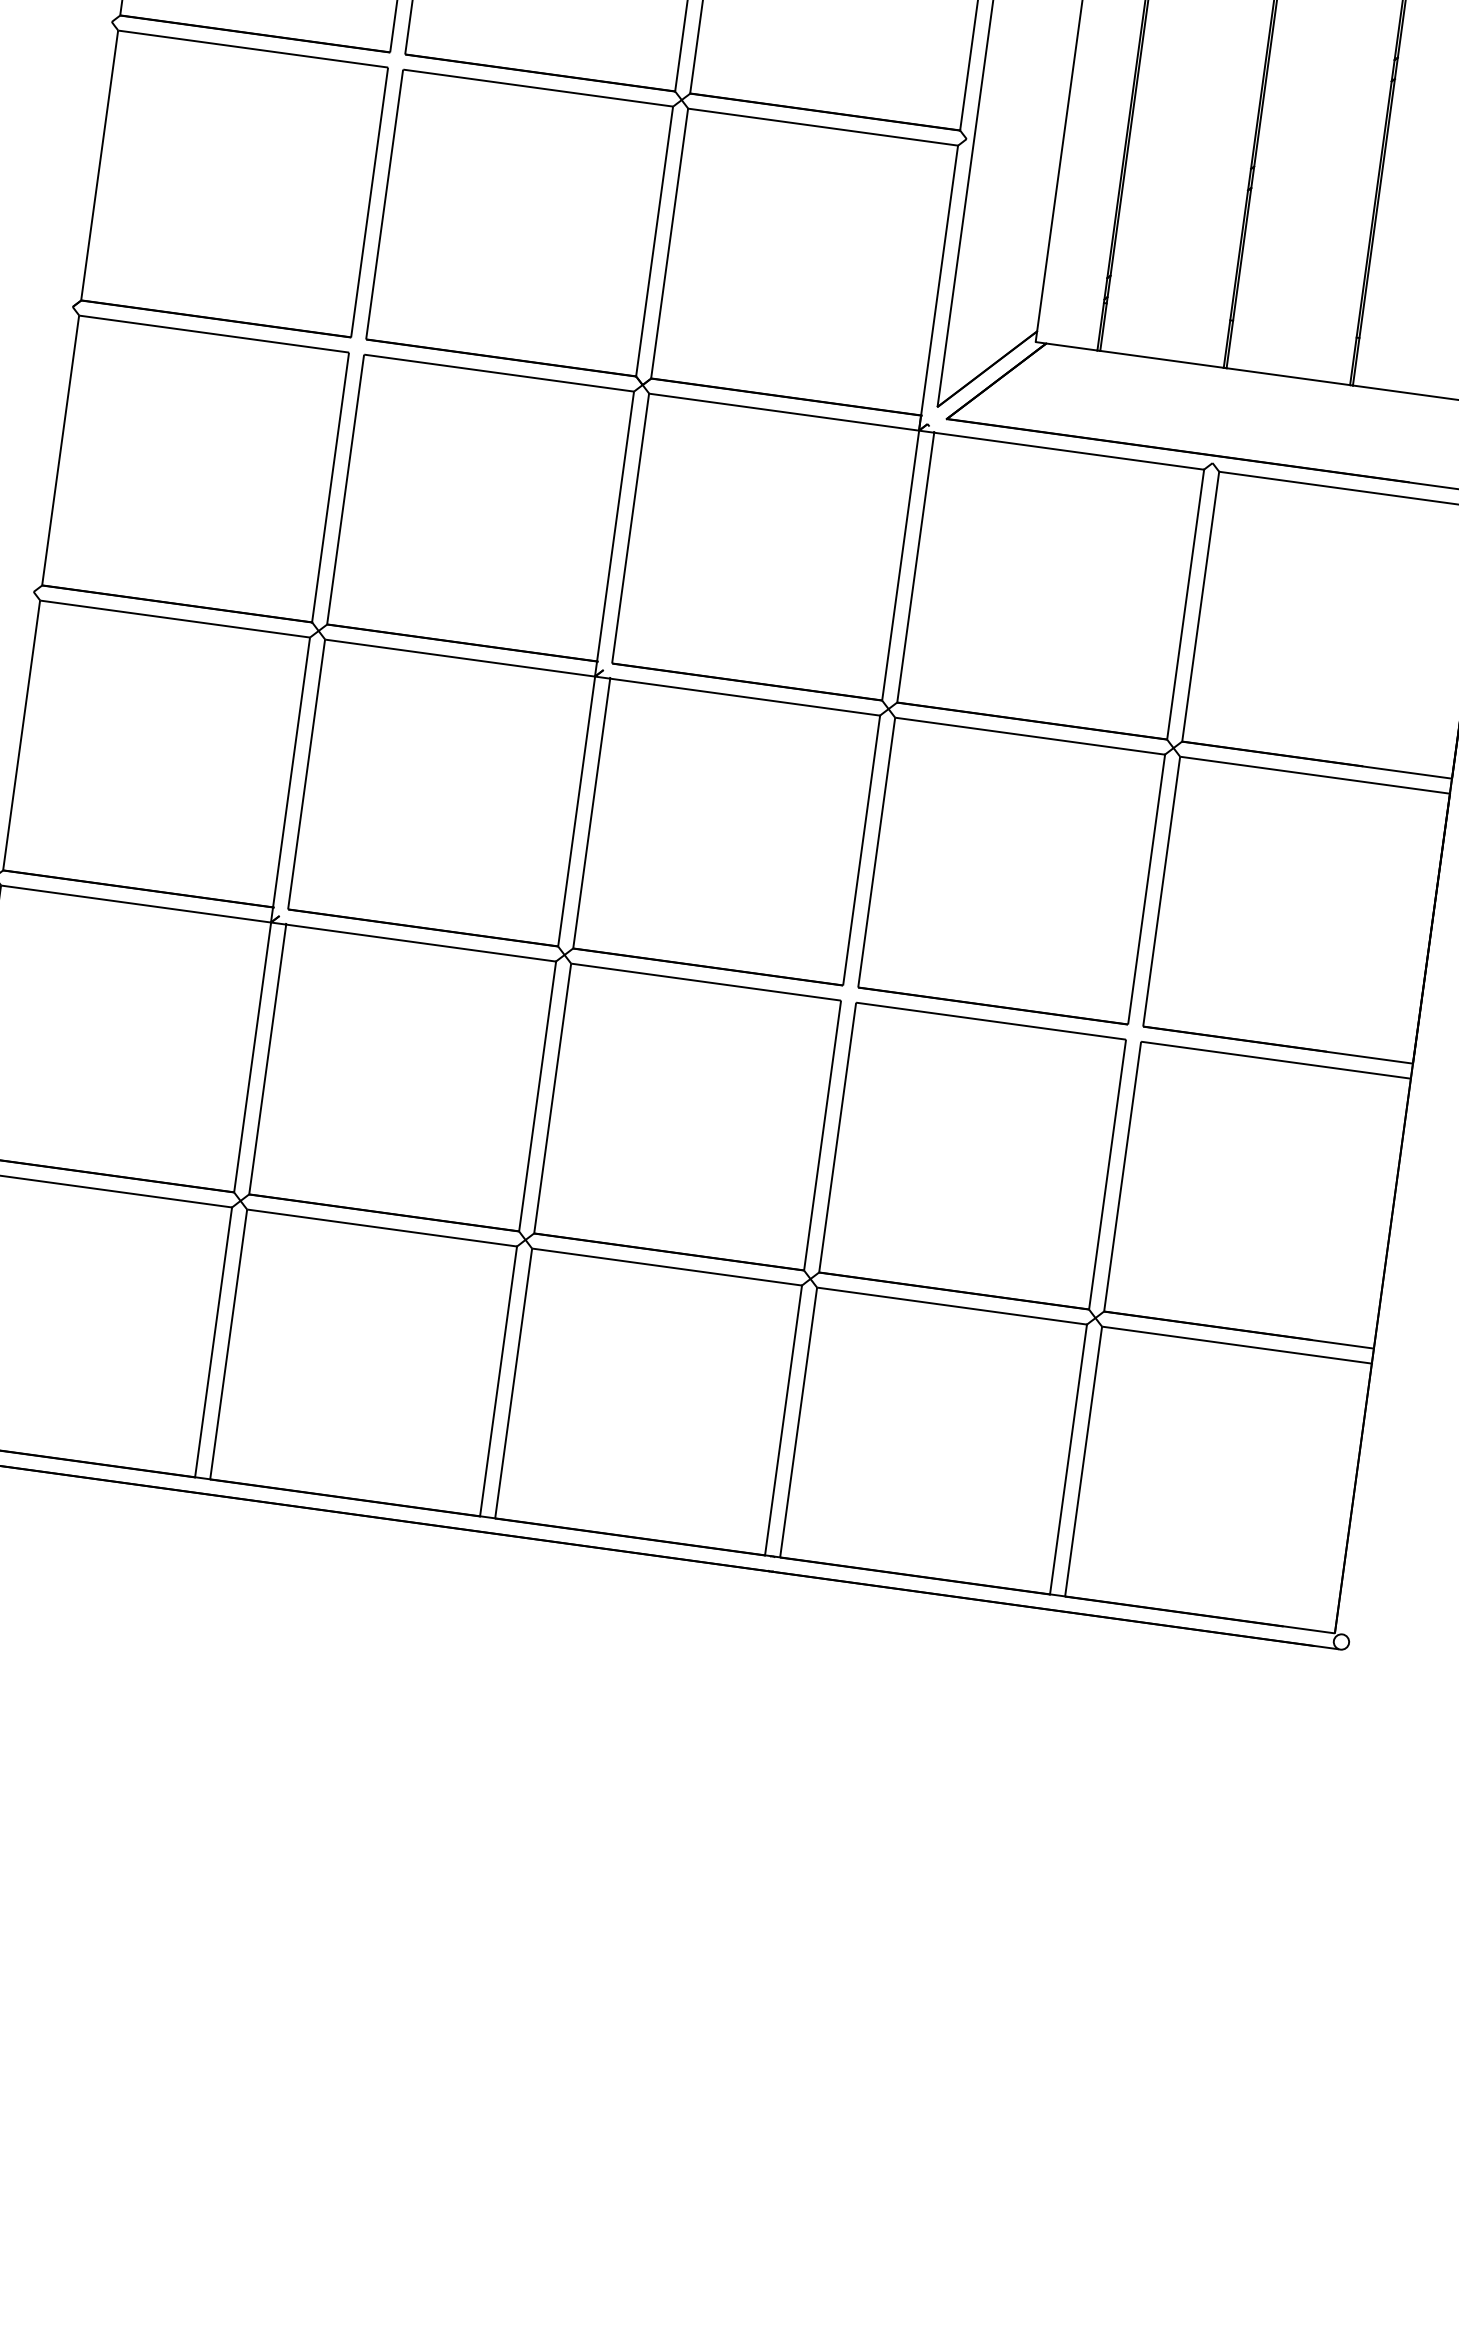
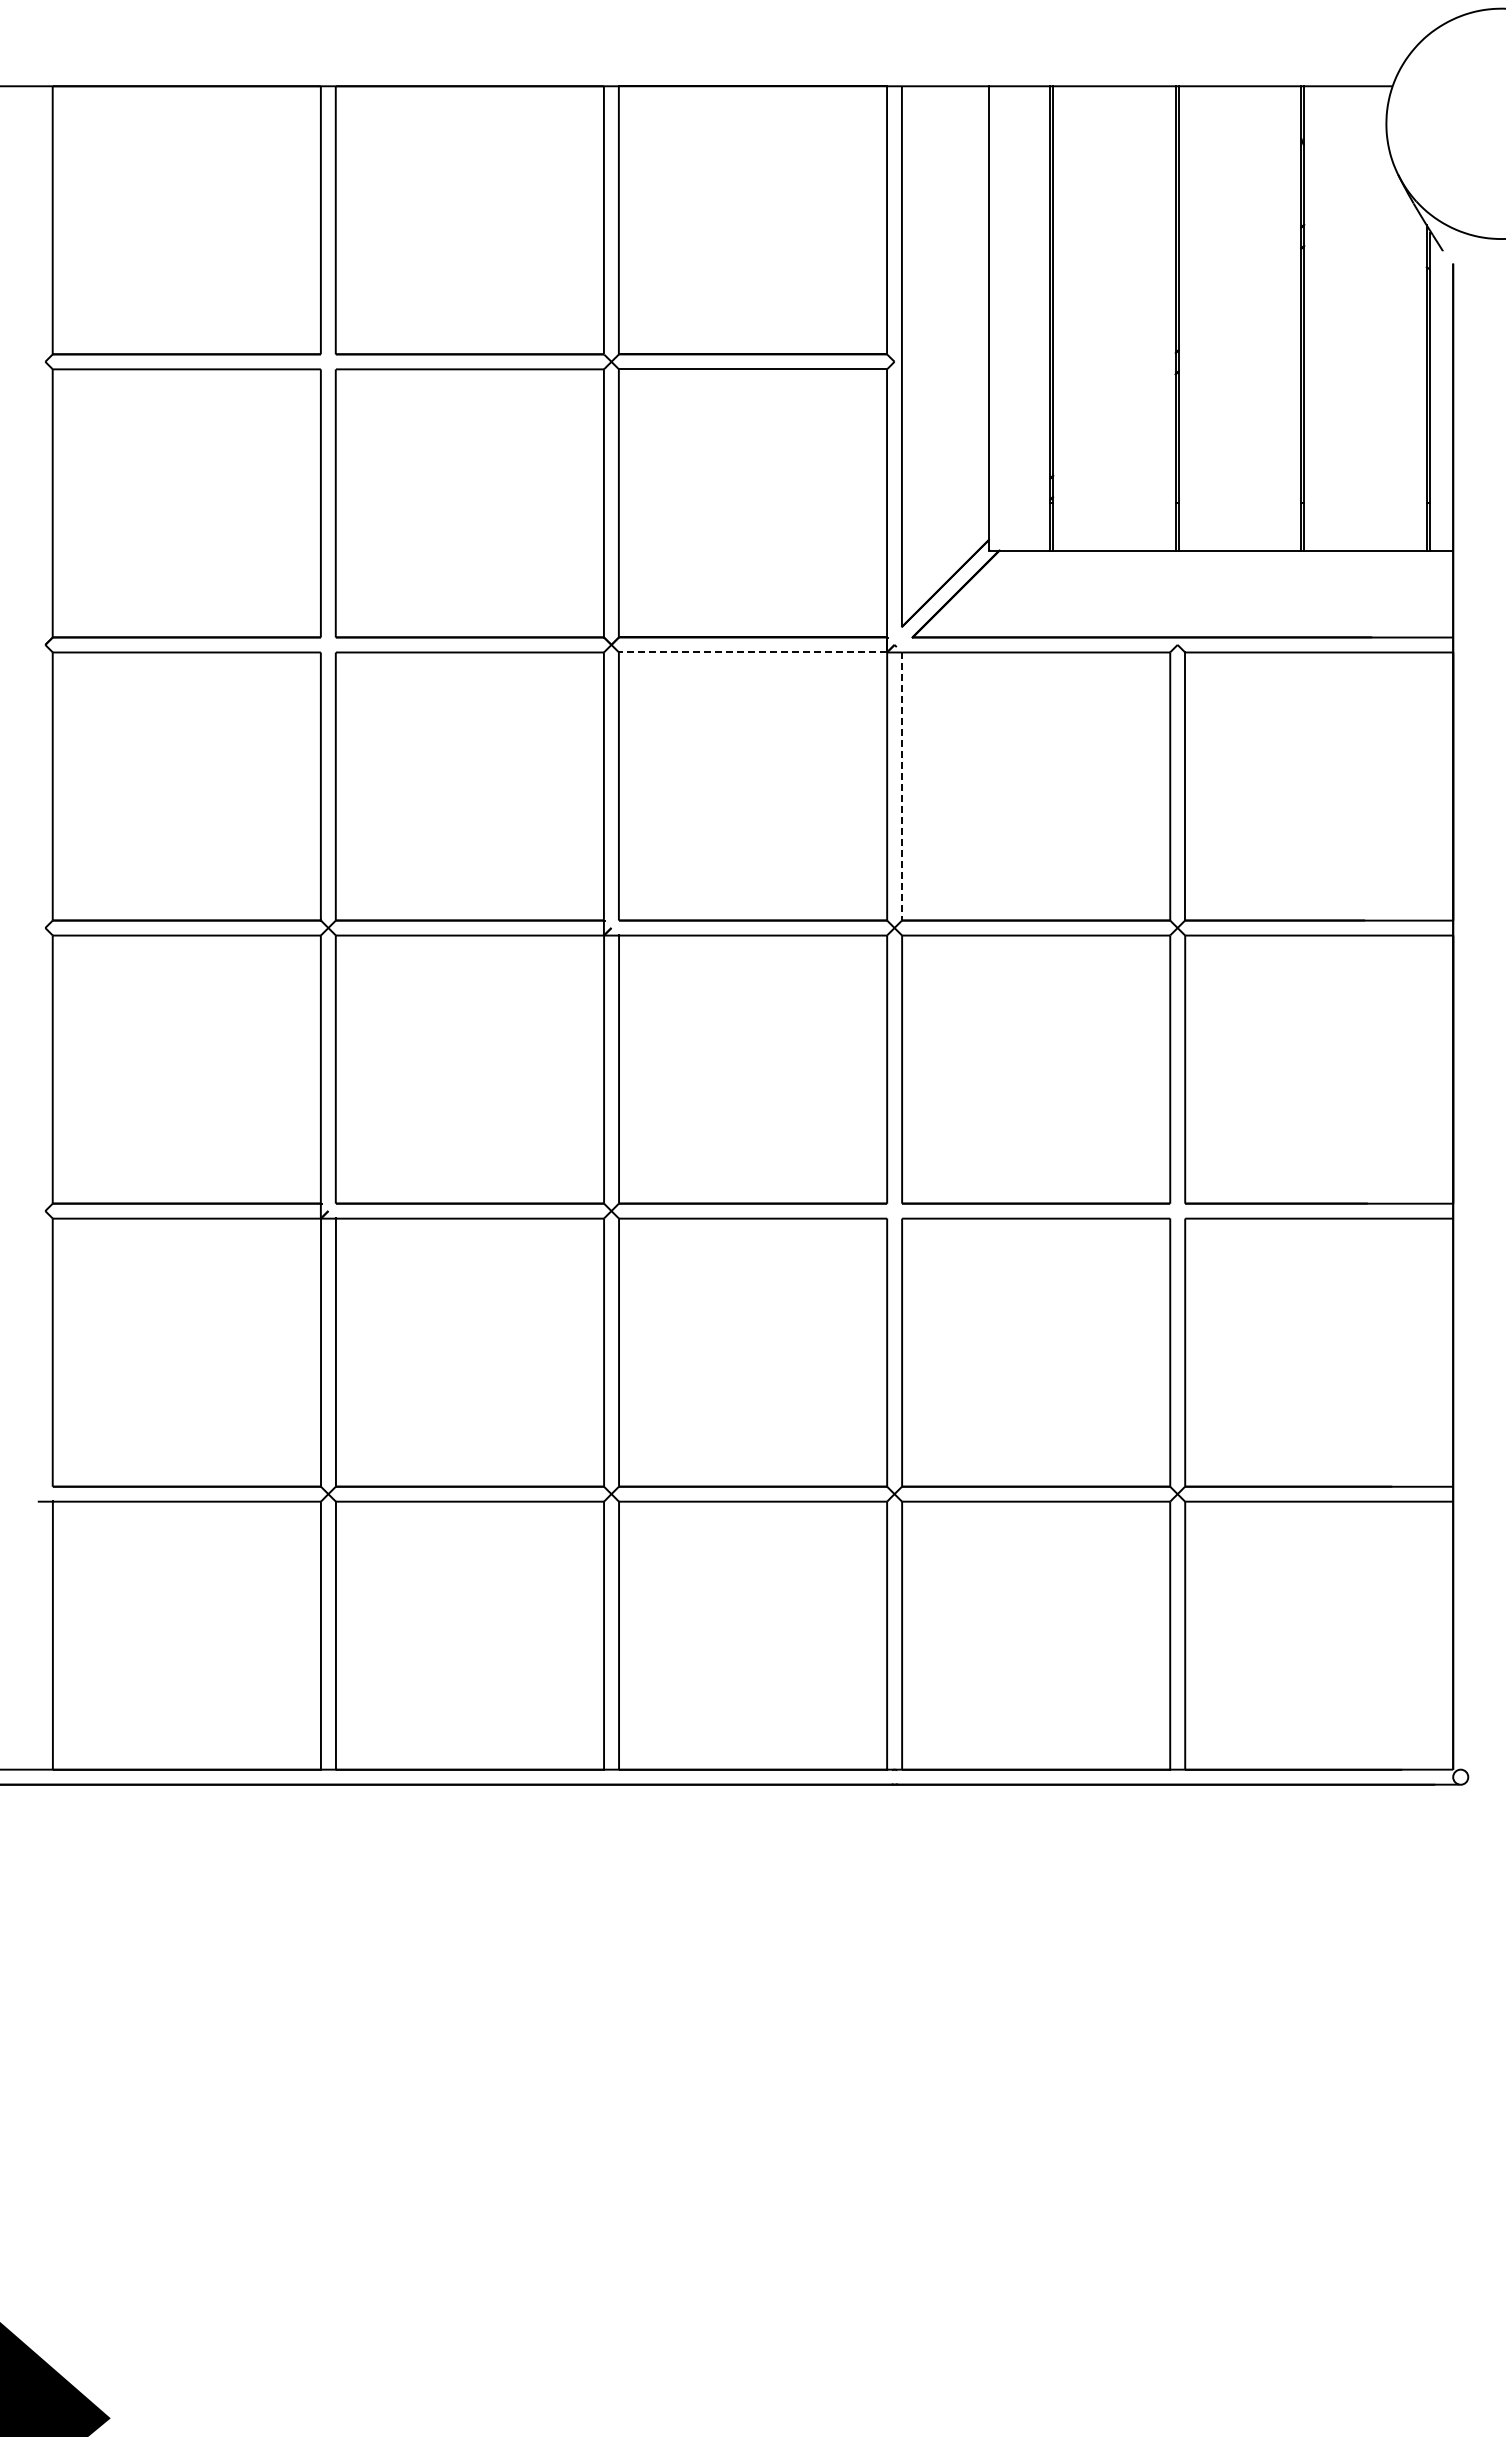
line: (784, 412) -> (753, 652), solid -> dashed
line: (916, 567) -> (902, 786), solid -> dashed

